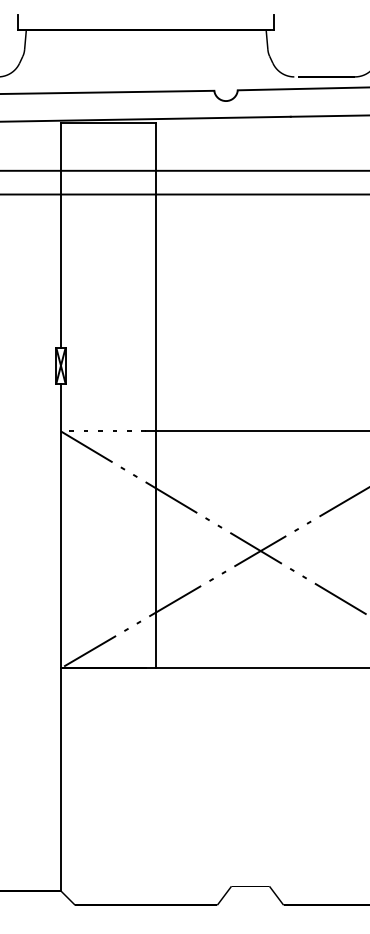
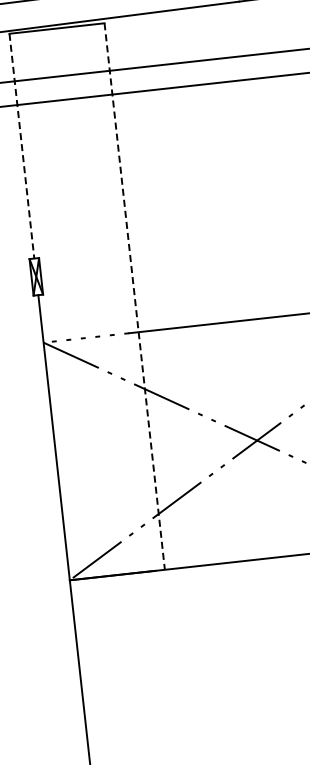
line: (60, 236) -> (21, 147), solid -> dashed
line: (155, 396) -> (134, 297), solid -> dashed

